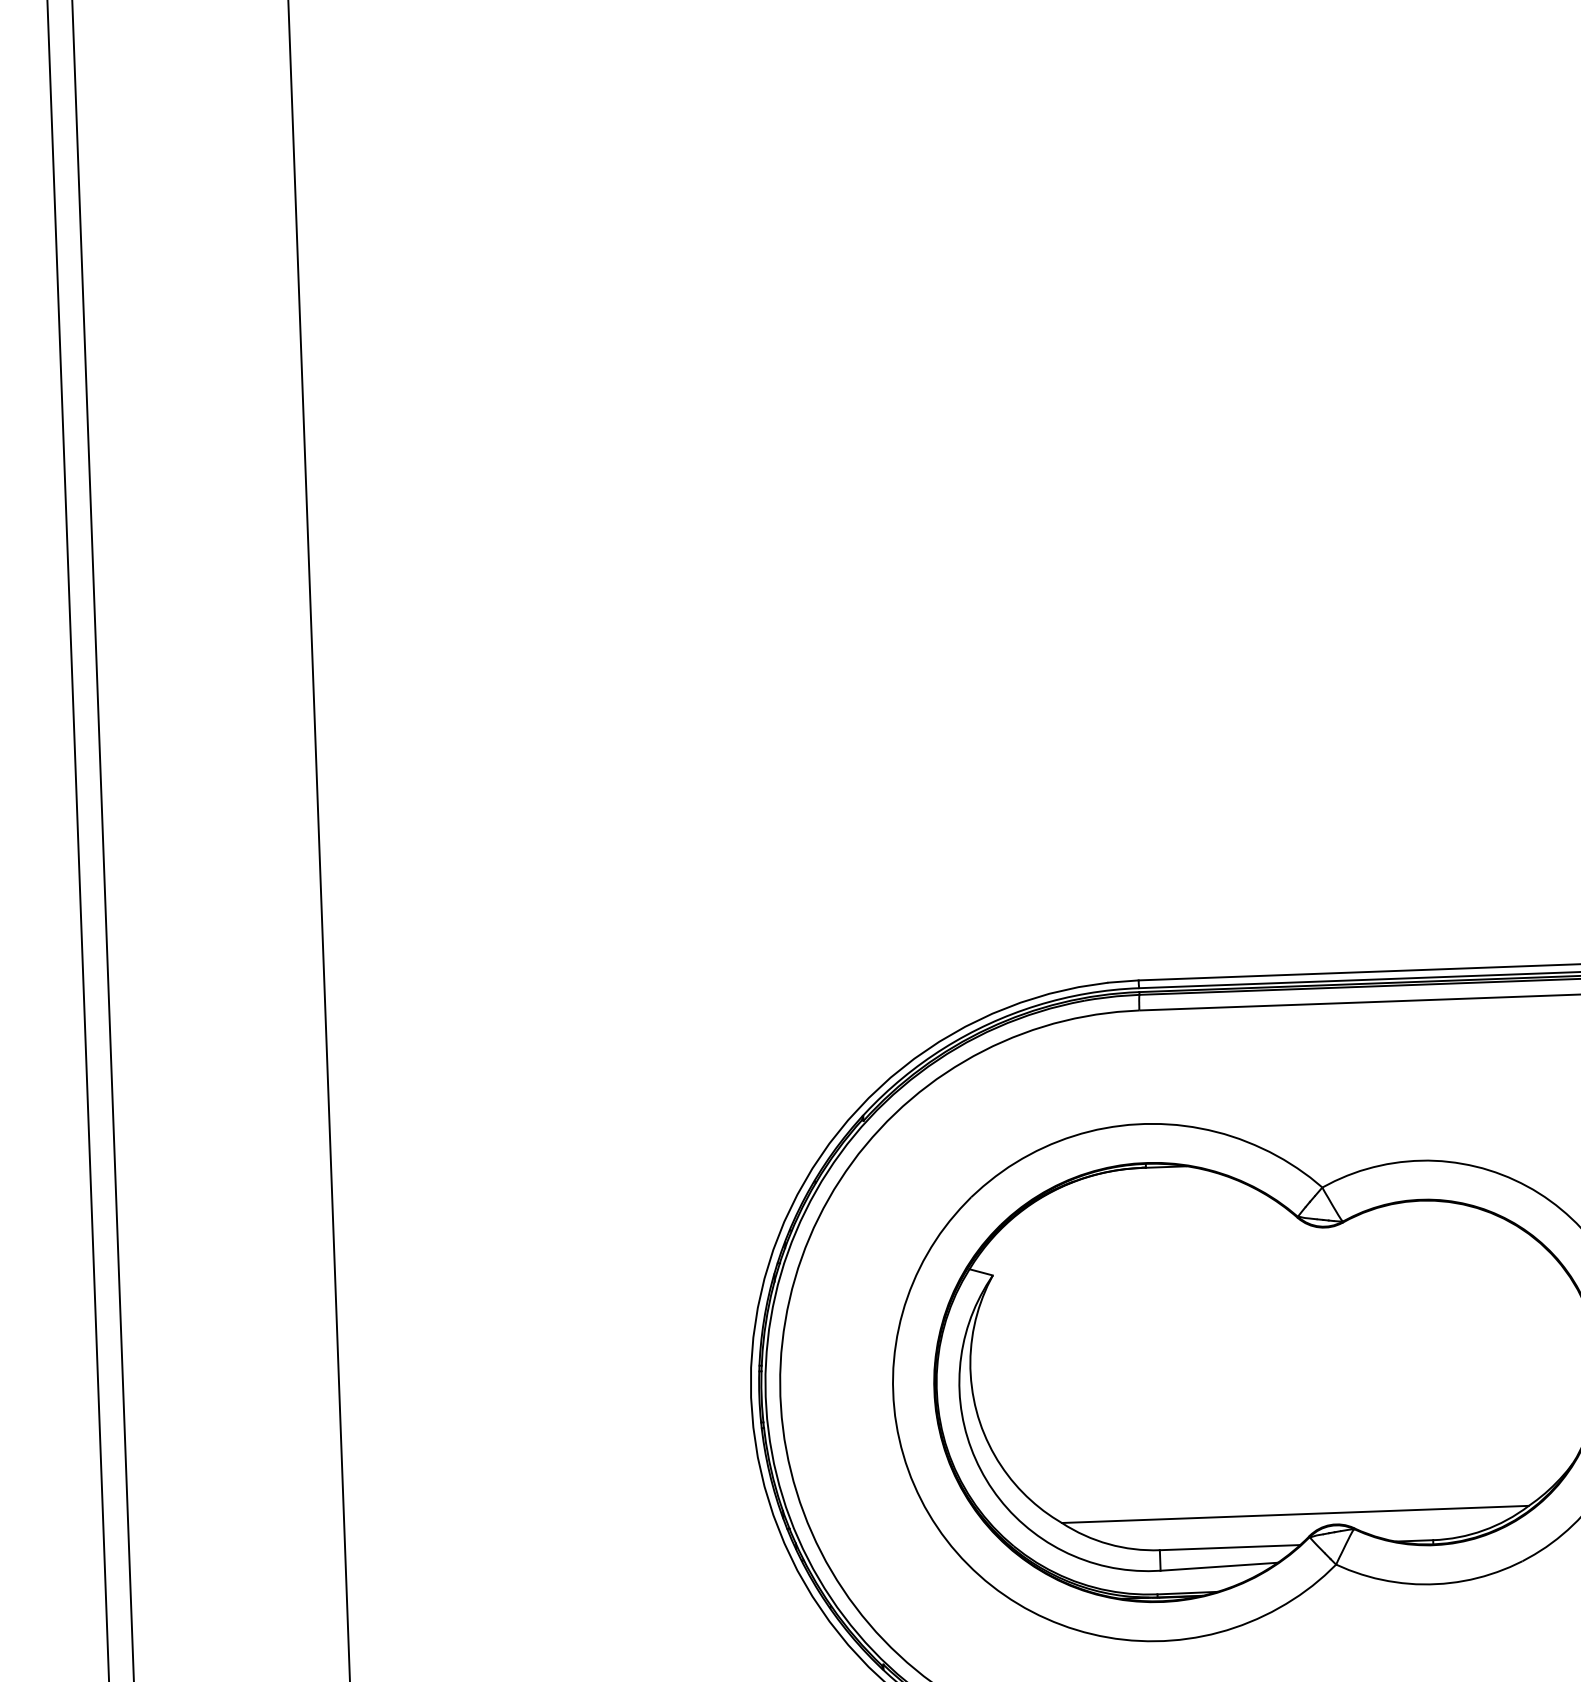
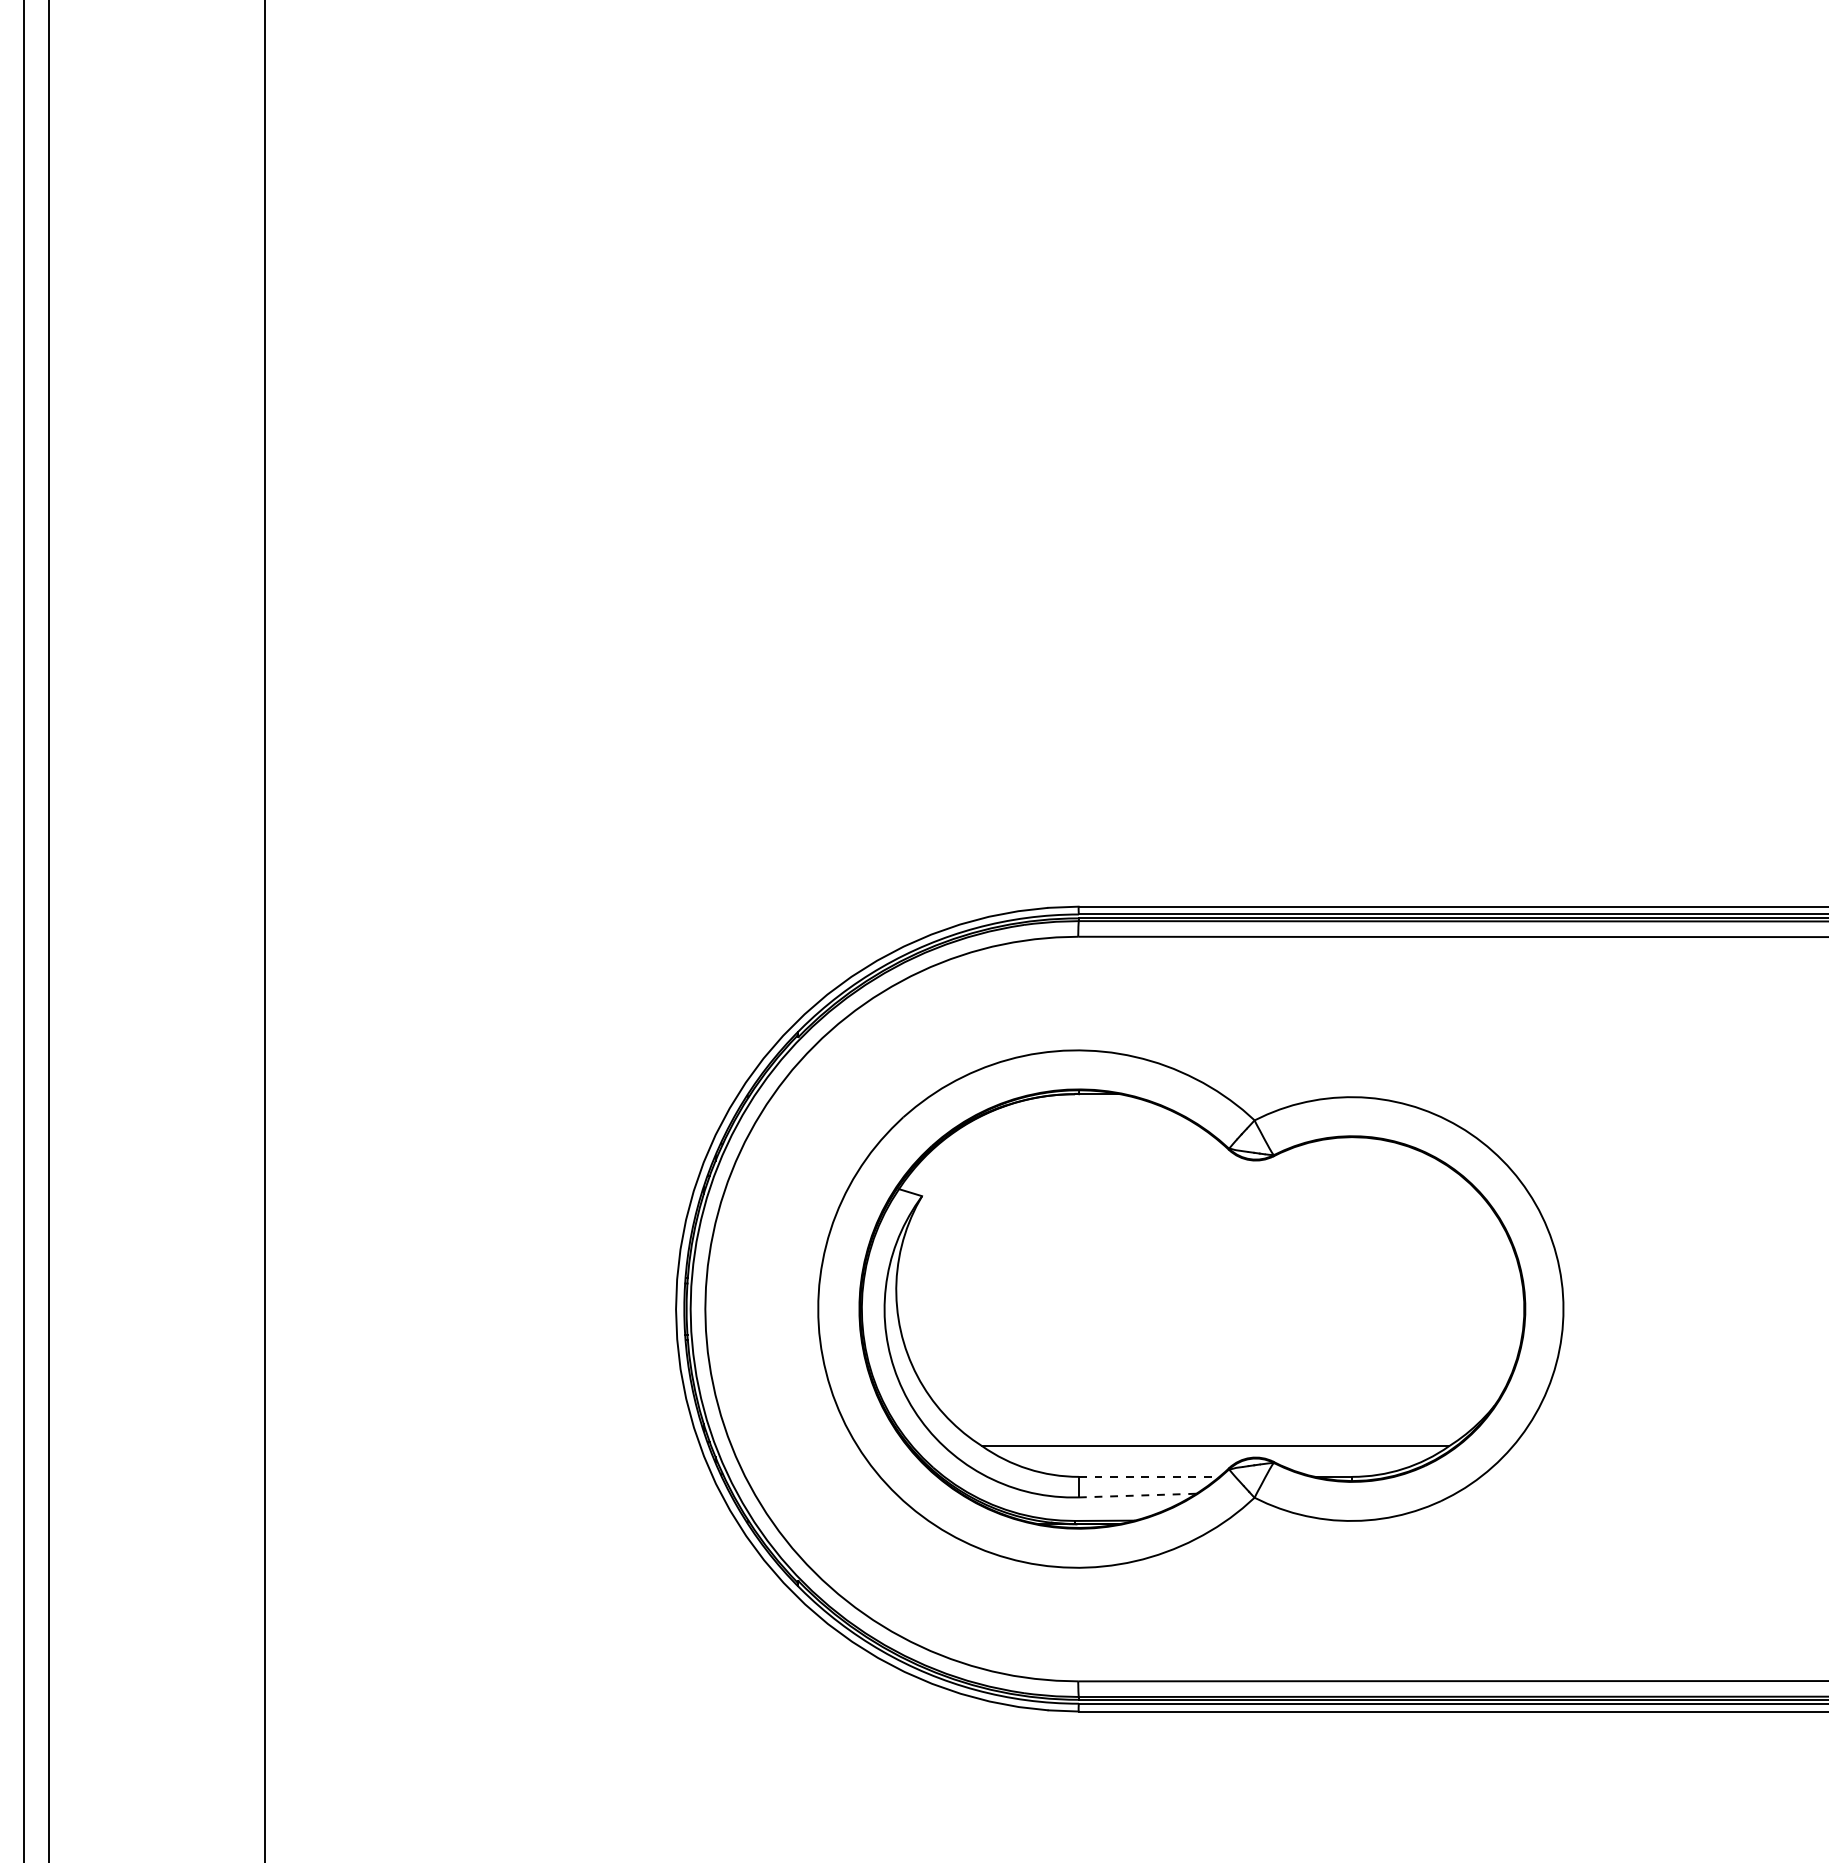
line: (1230, 1547) -> (1149, 1476), solid -> dashed
line: (1219, 1566) -> (1137, 1495), solid -> dashed

